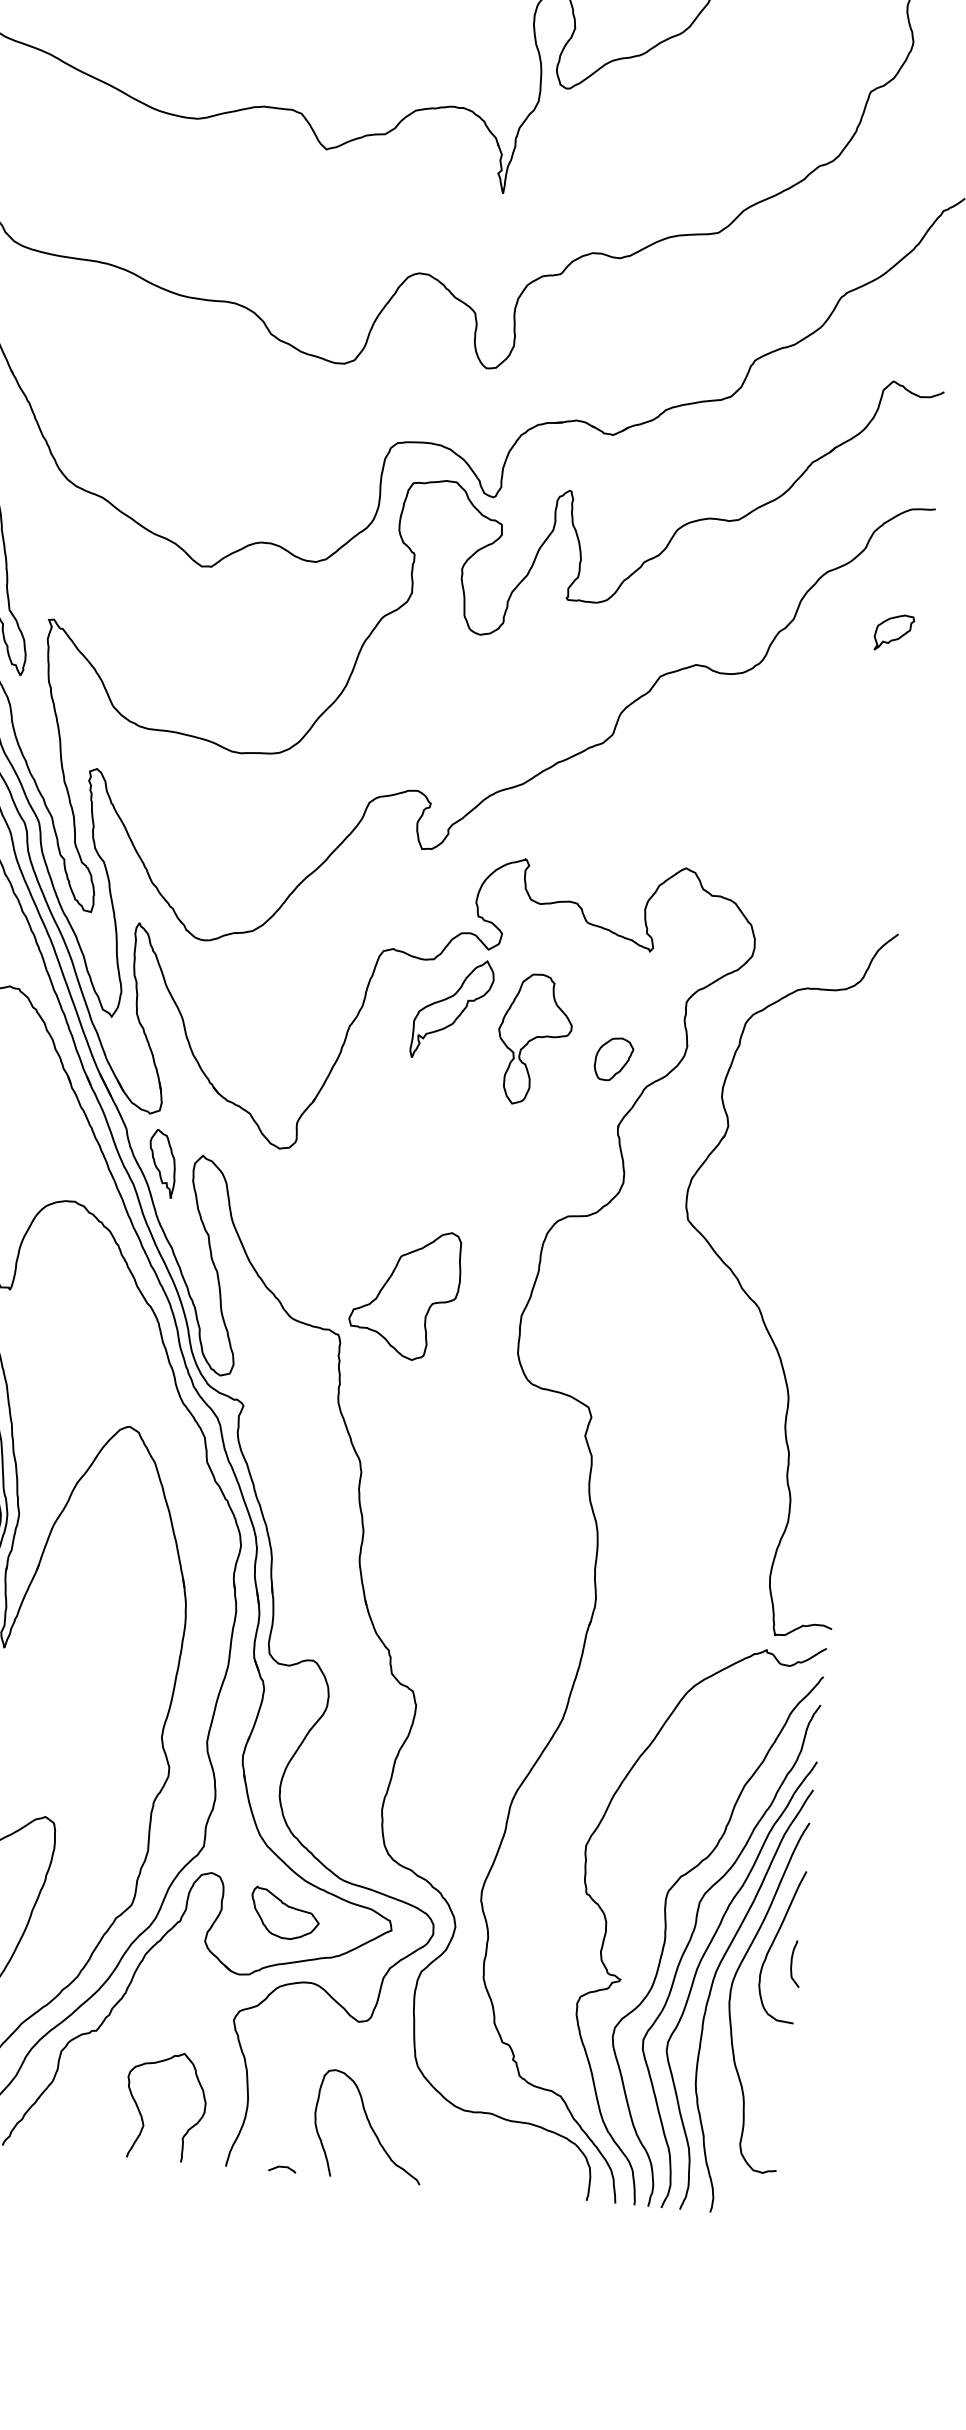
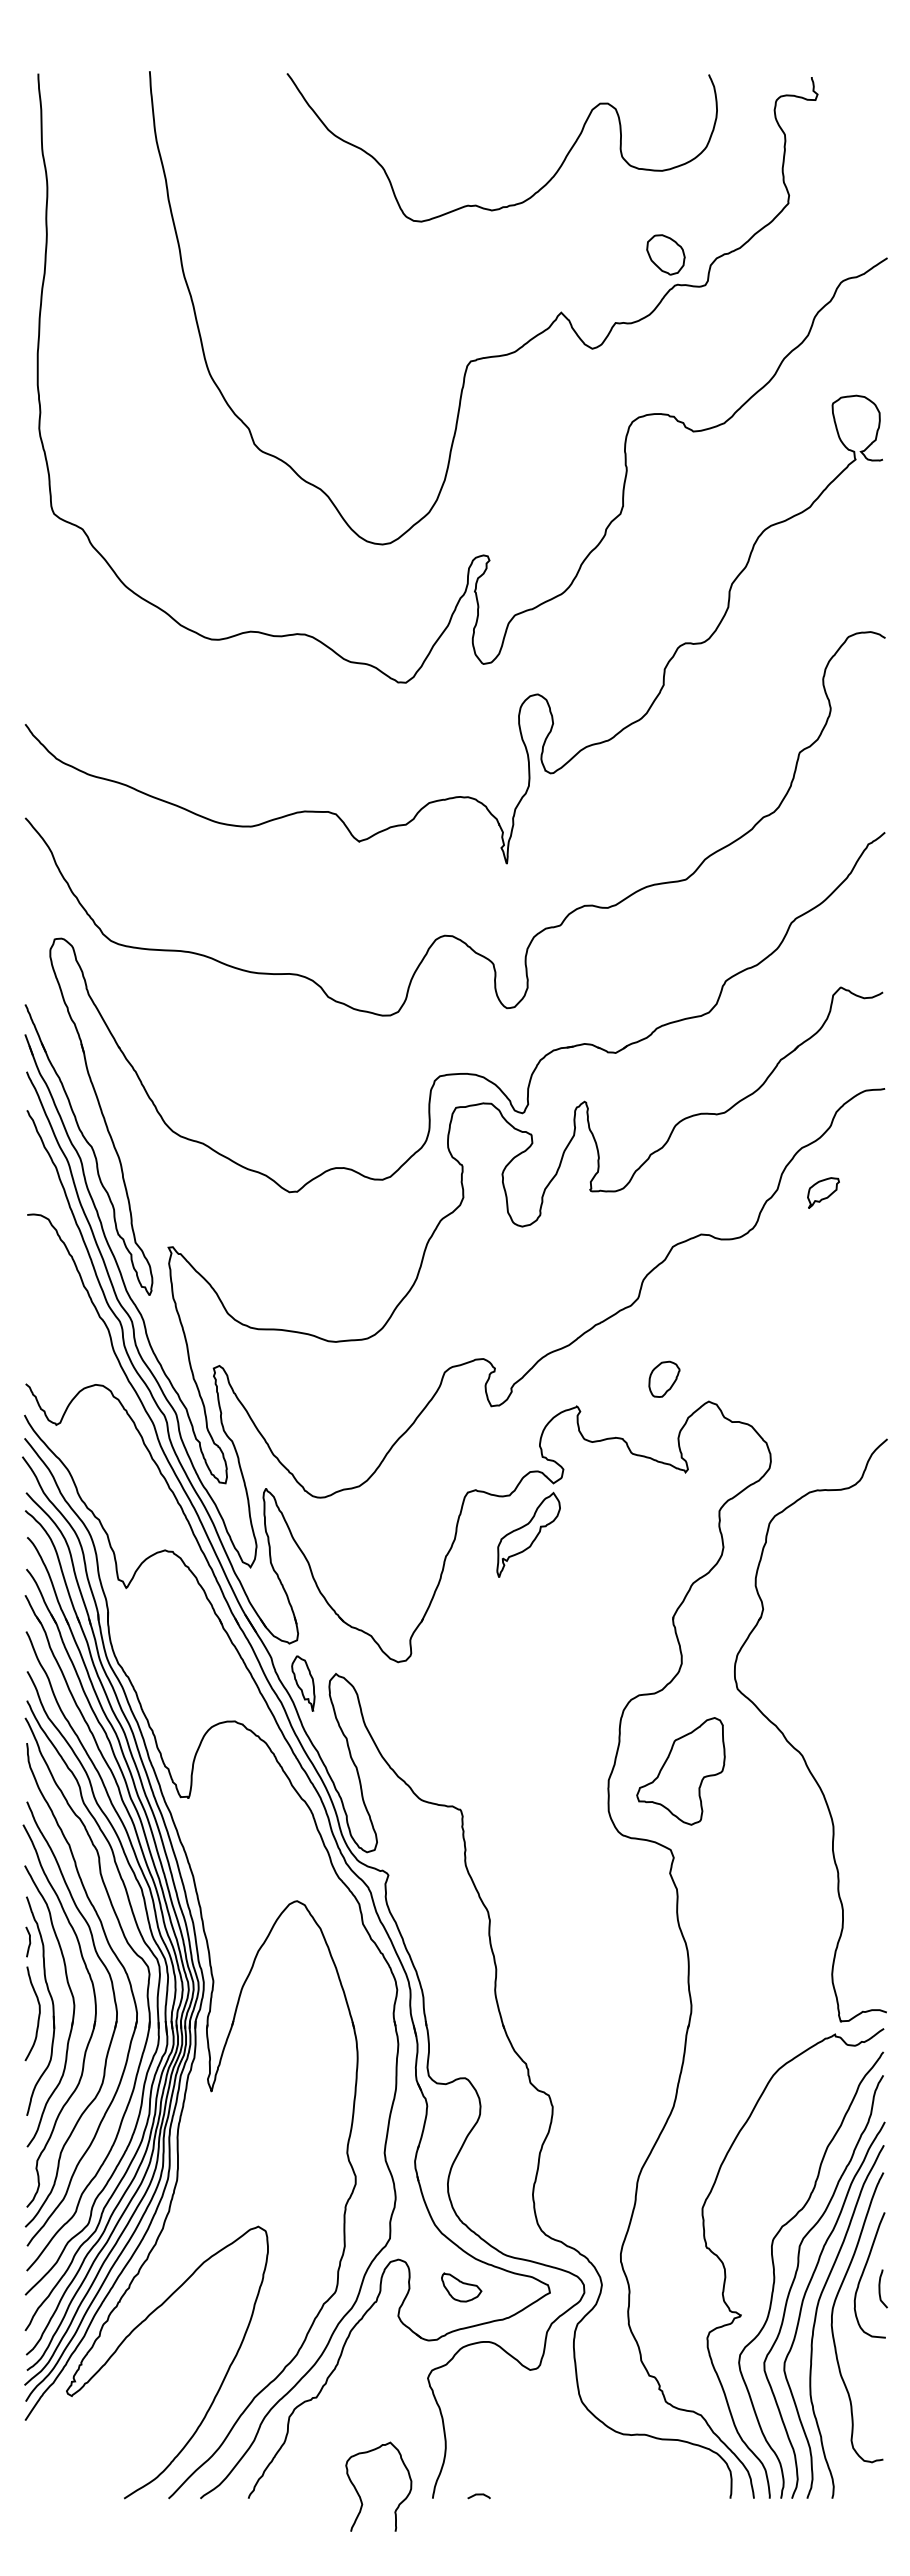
part: (894, 632) -> (823, 1192), moved
part: (533, 1039) -> (597, 1553), removed
part: (614, 1058) -> (664, 1378), moved
part: (404, 1294) -> (680, 1771), moved
part: (284, 1913) -> (461, 2287), size x0.7
curve: (142, 2114) -> (360, 2495), moved
curve: (368, 2124) -> (546, 2453), removed

